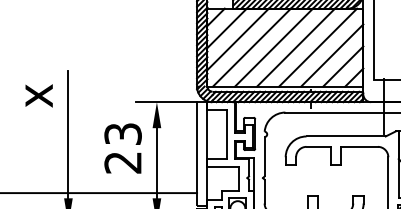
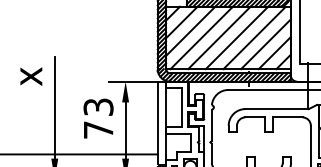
text: (122, 162) -> (98, 129), 23 -> 73

